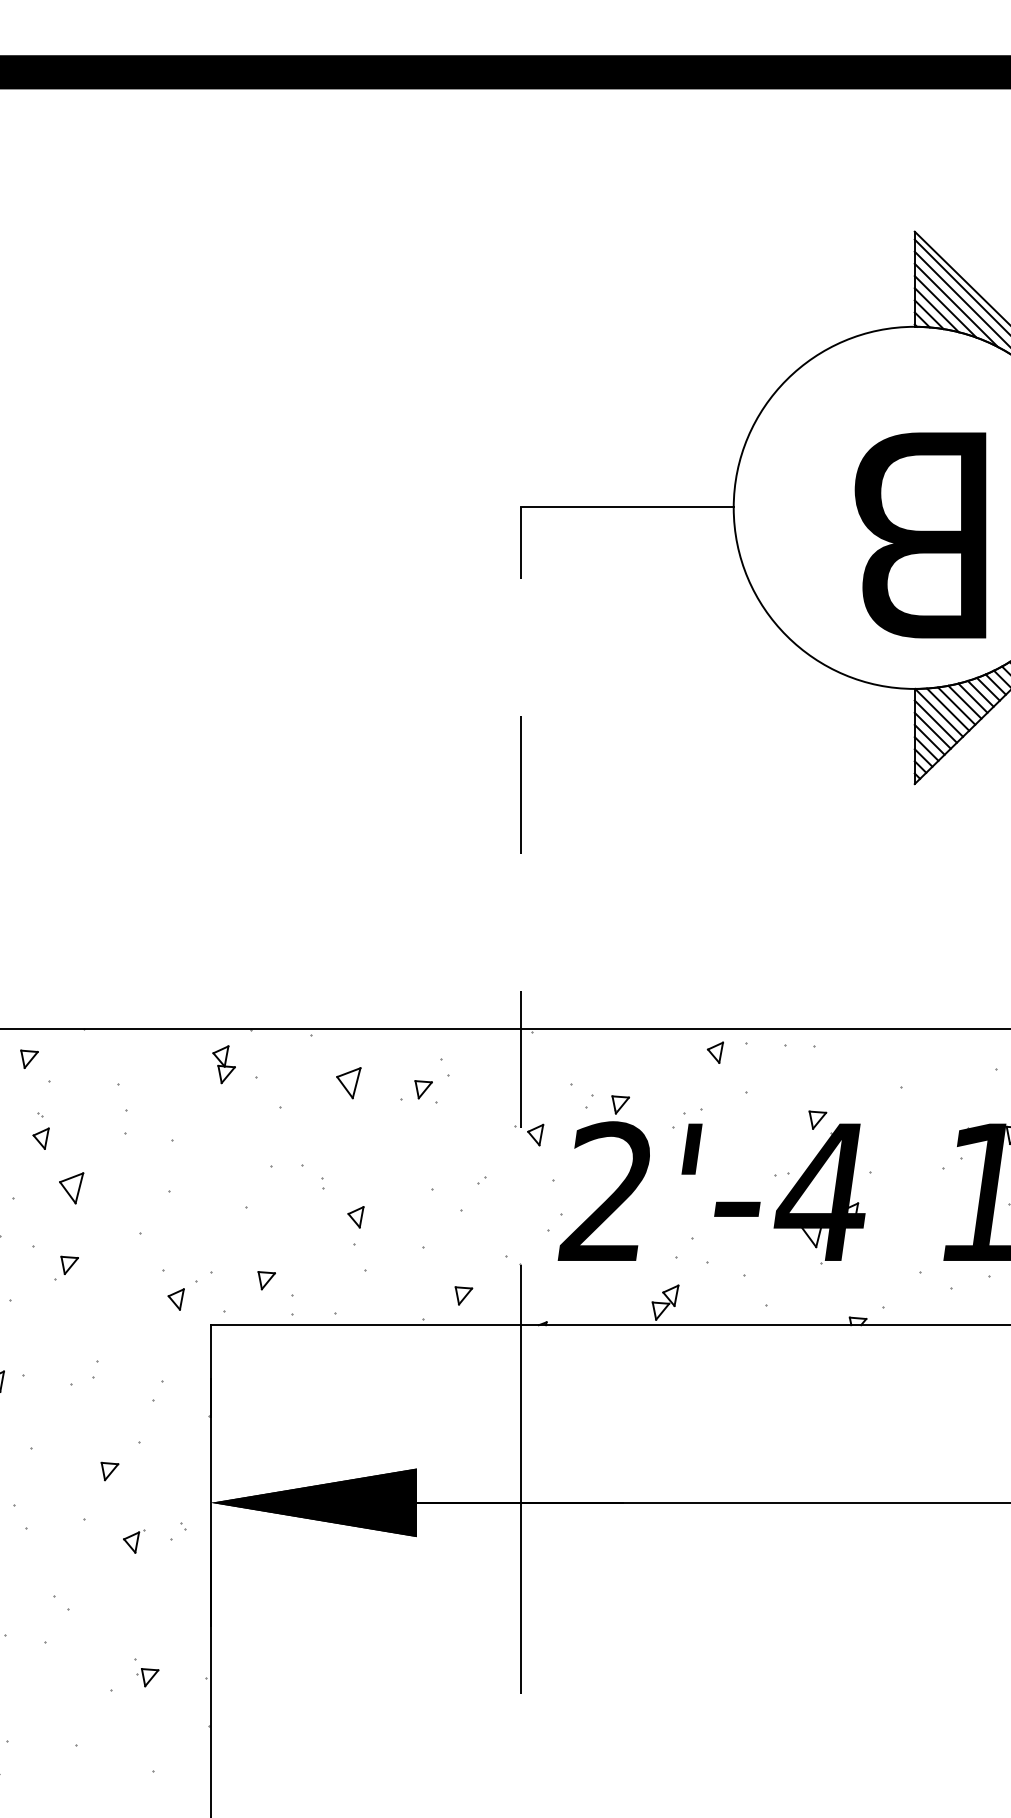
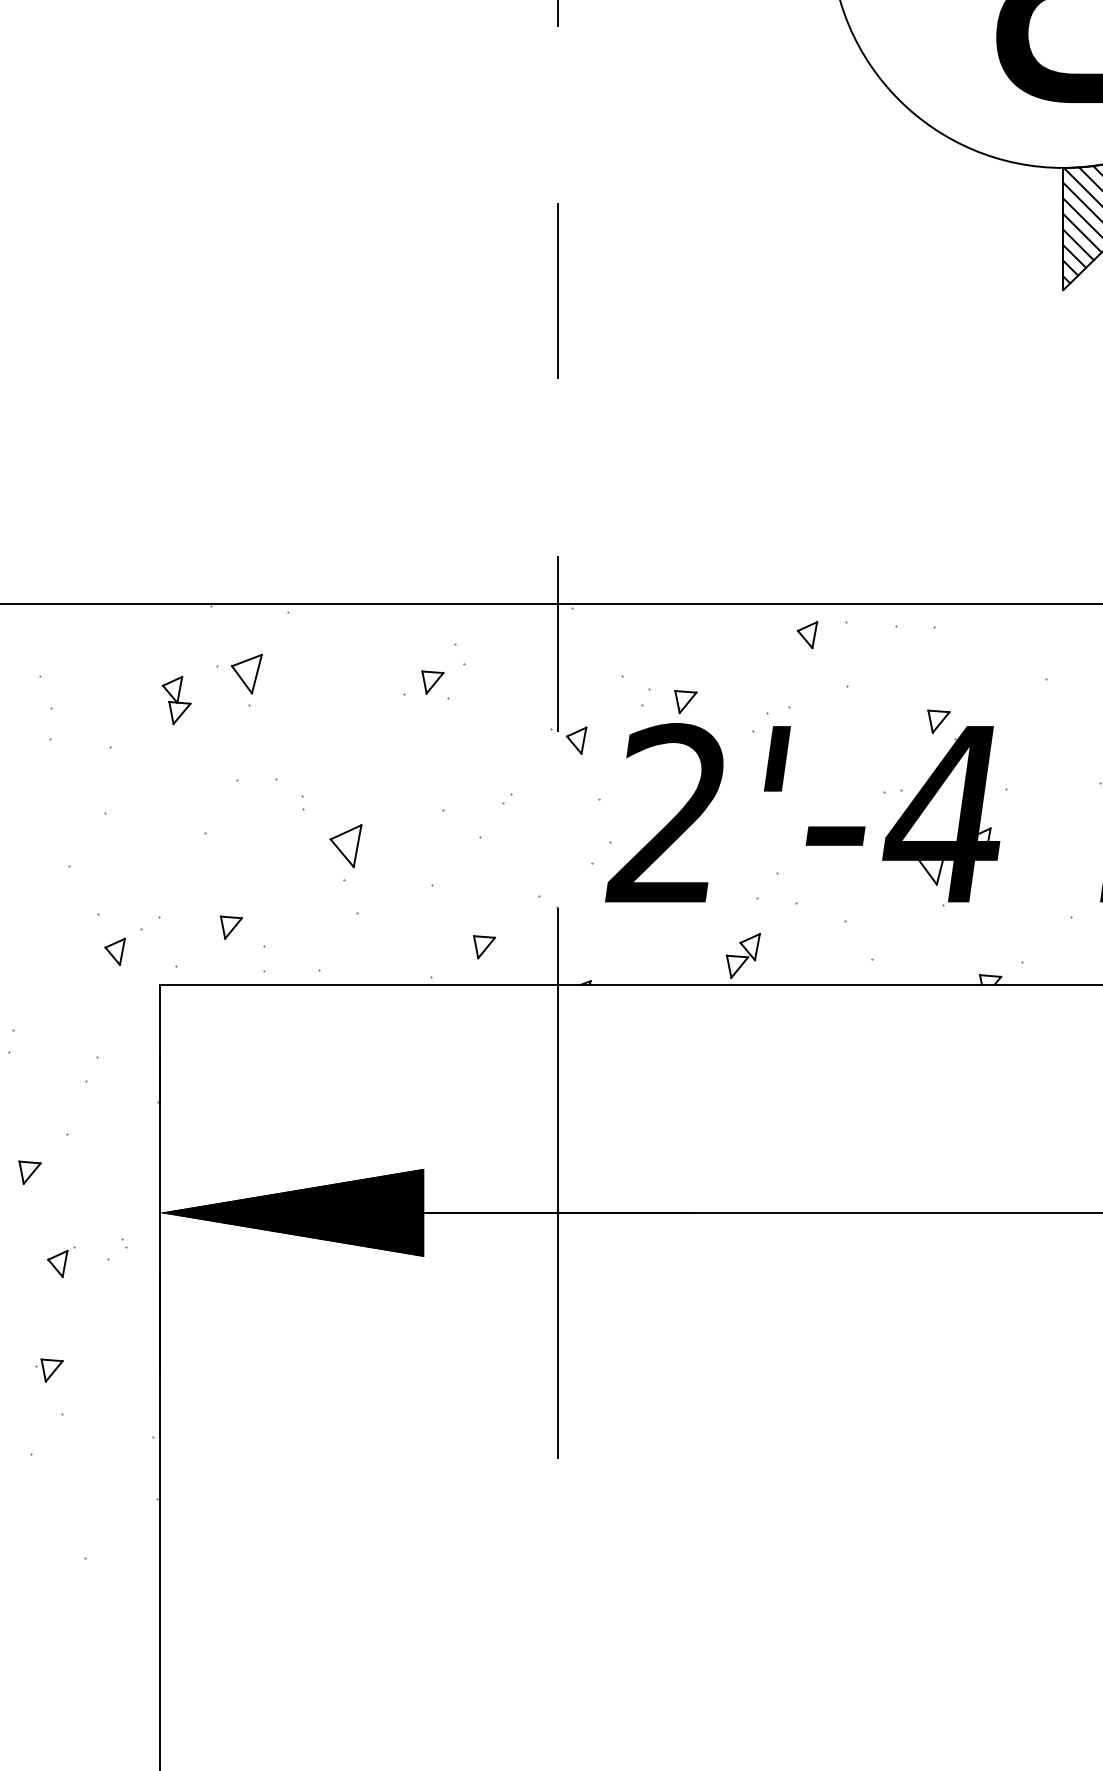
part: (223, 1064) -> (175, 700), moved
part: (348, 1083) -> (246, 674), moved
part: (355, 1217) -> (345, 846), size x1.6
part: (147, 1677) -> (48, 1370), moved

